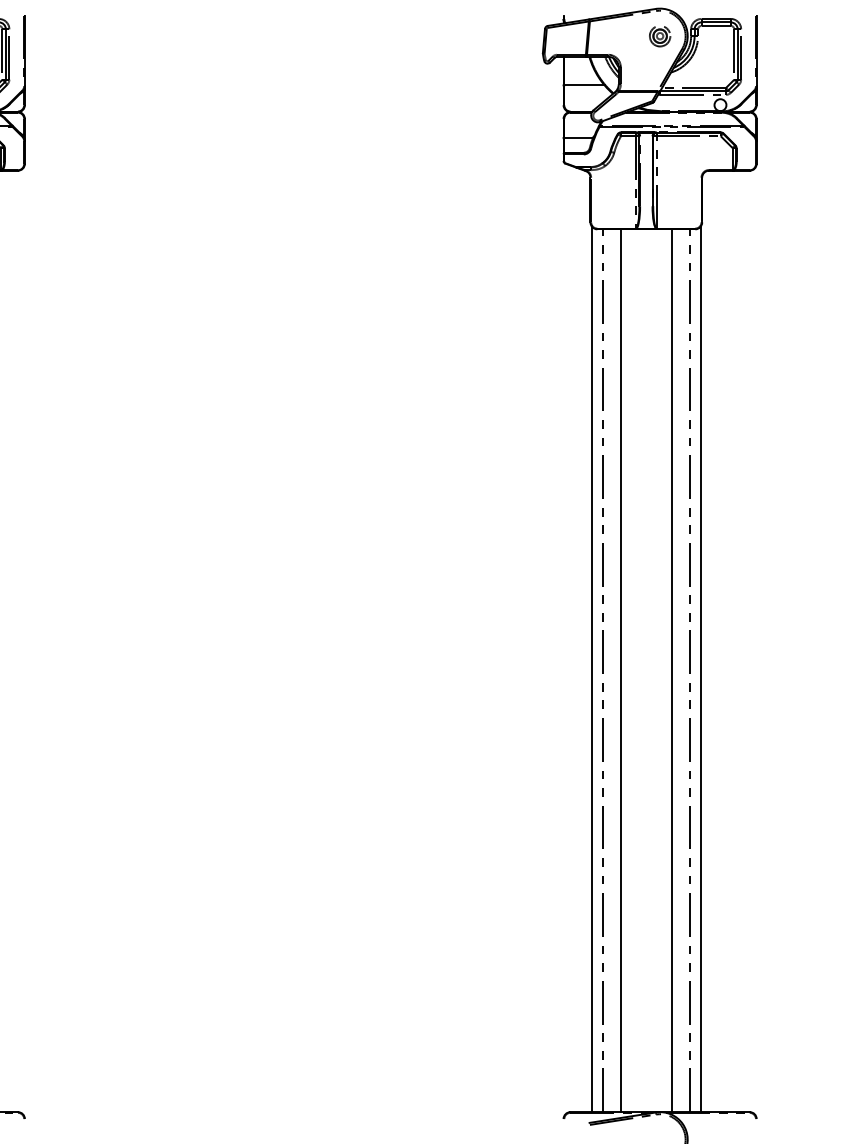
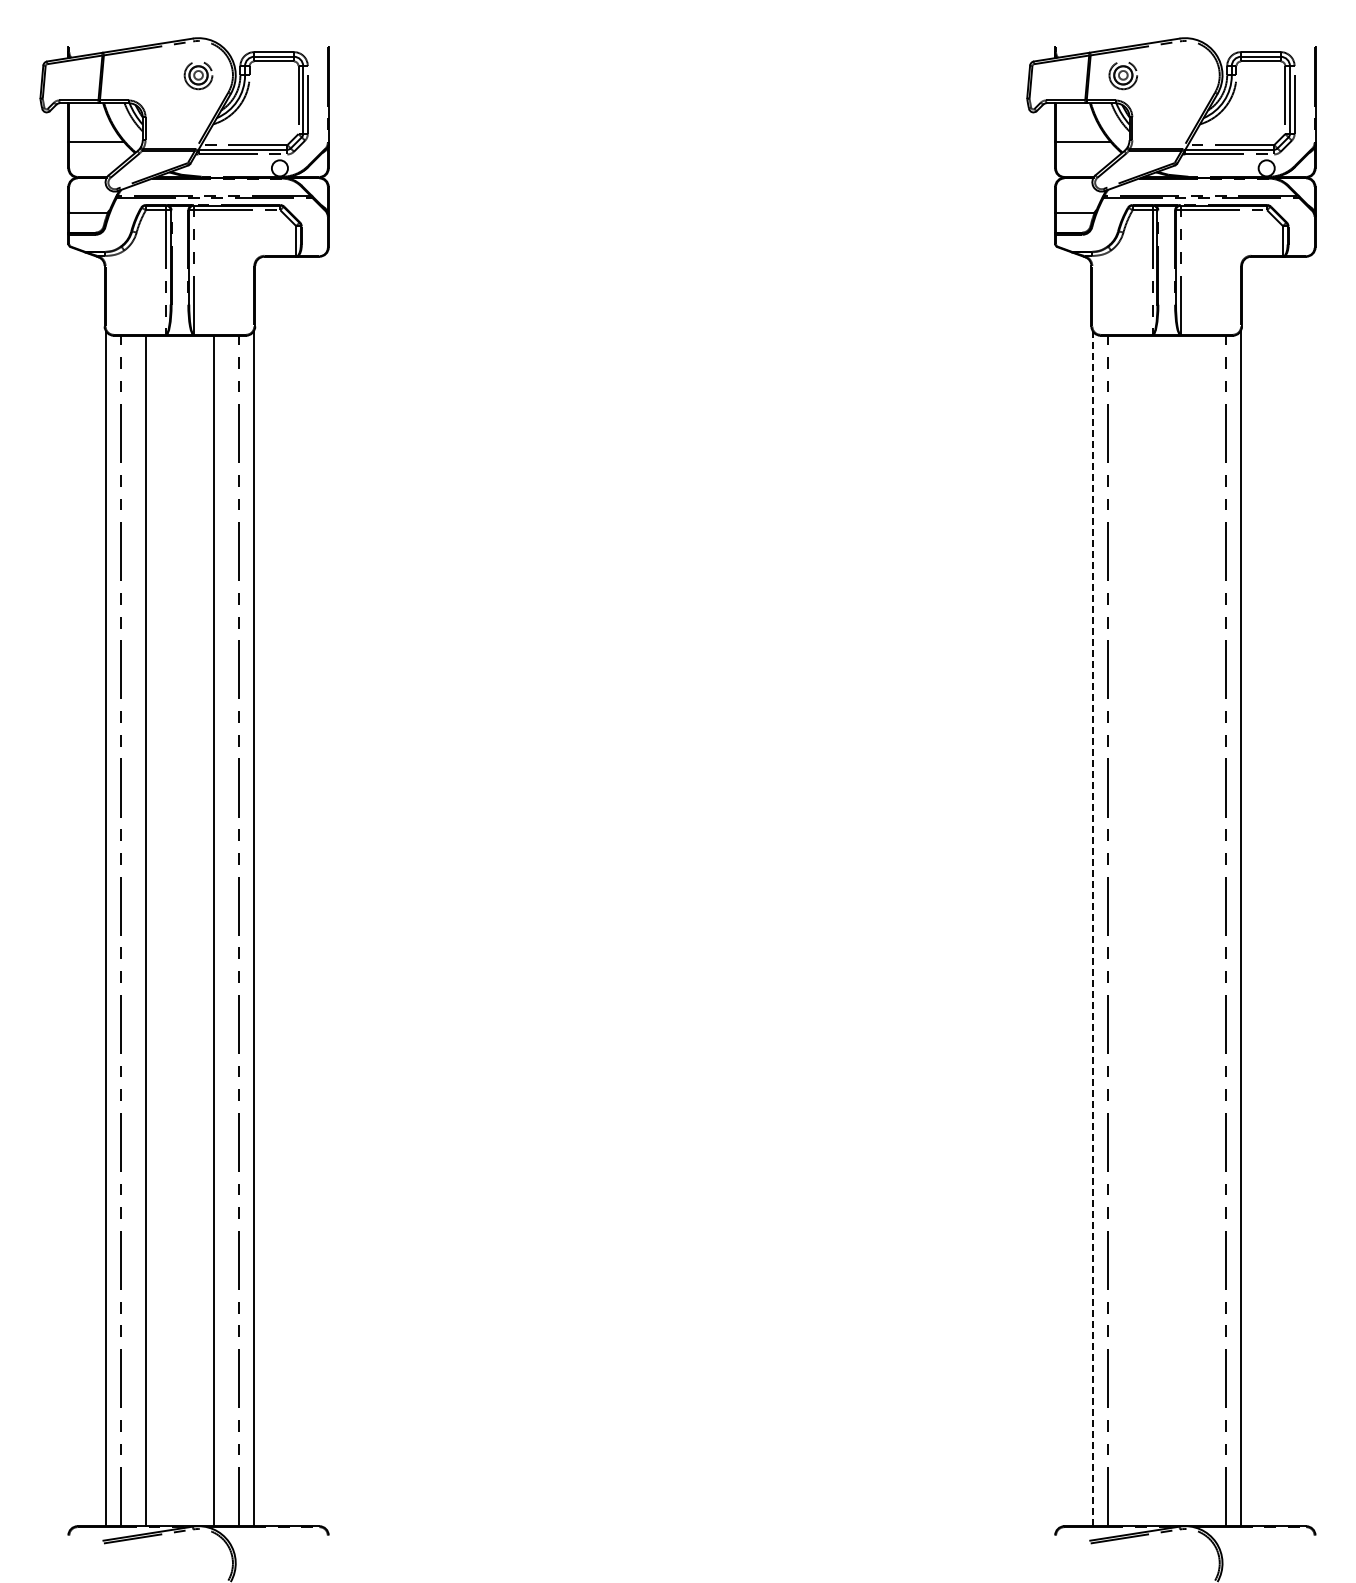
part: (659, 37) -> (1122, 76), moved
line: (591, 669) -> (1092, 929), solid -> dashed
line: (620, 670) -> (1132, 930), removed
line: (671, 670) -> (1200, 930), removed

